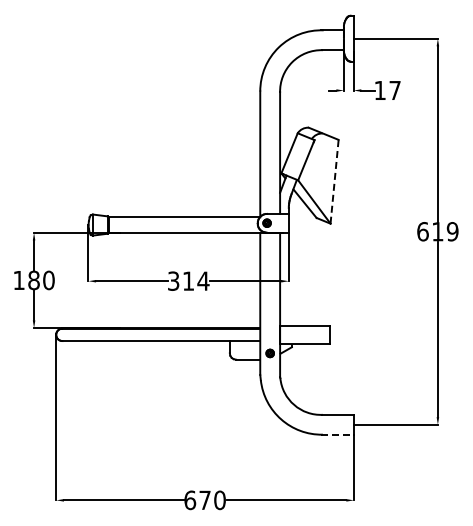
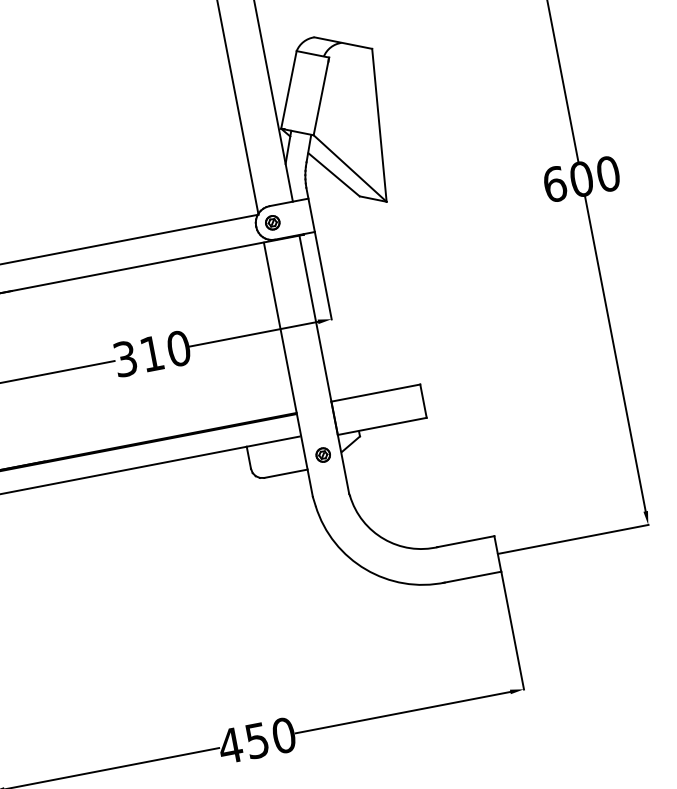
line: (334, 181) -> (379, 124), dashed -> solid
text: (445, 231) -> (595, 176), 619 -> 600
text: (203, 280) -> (178, 347), 314 -> 310
line: (338, 434) -> (473, 576), dashed -> solid
text: (197, 500) -> (243, 743), 670 -> 450

